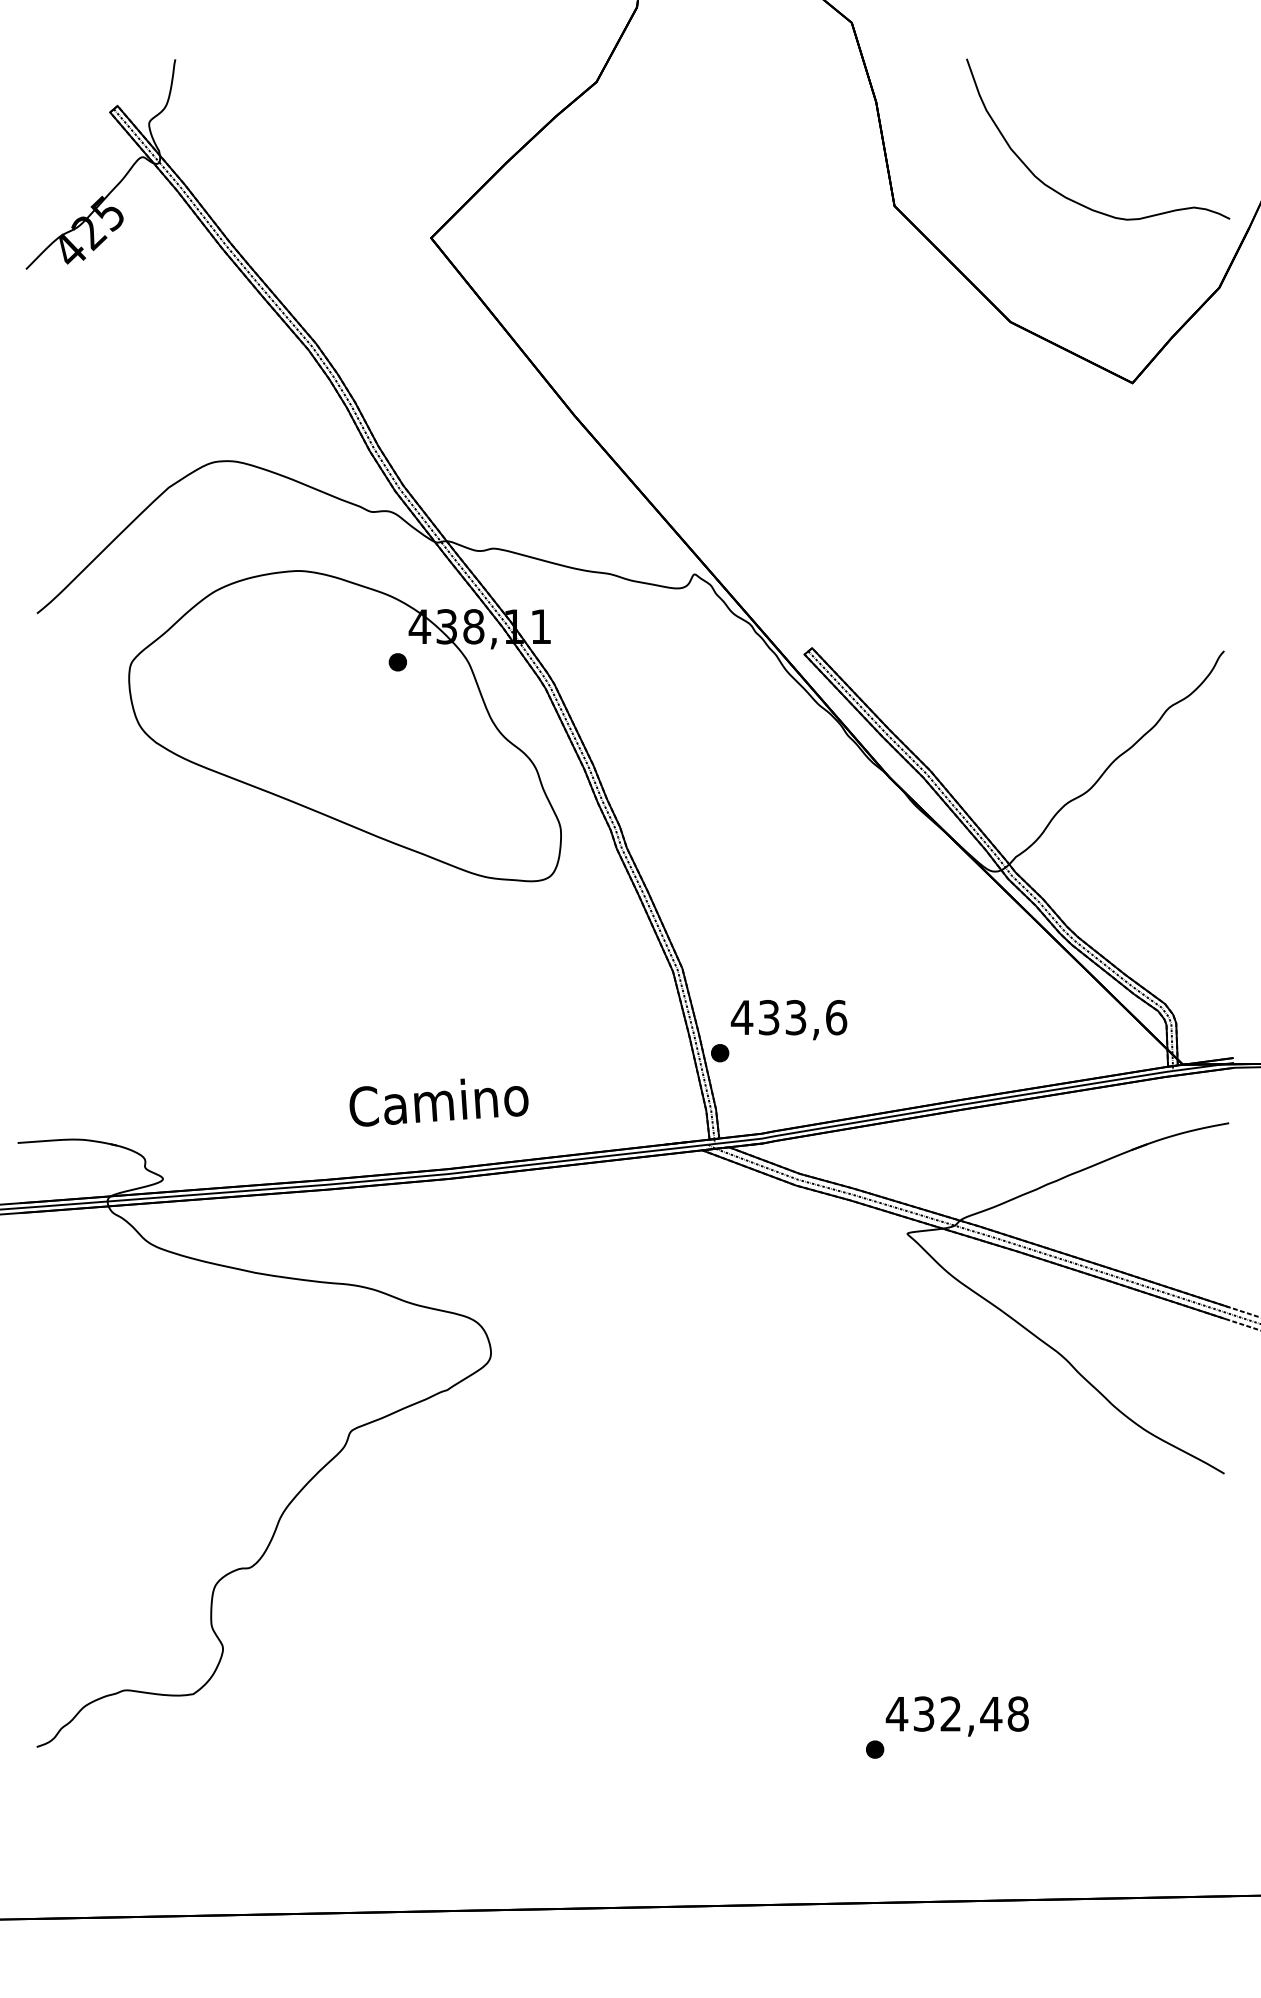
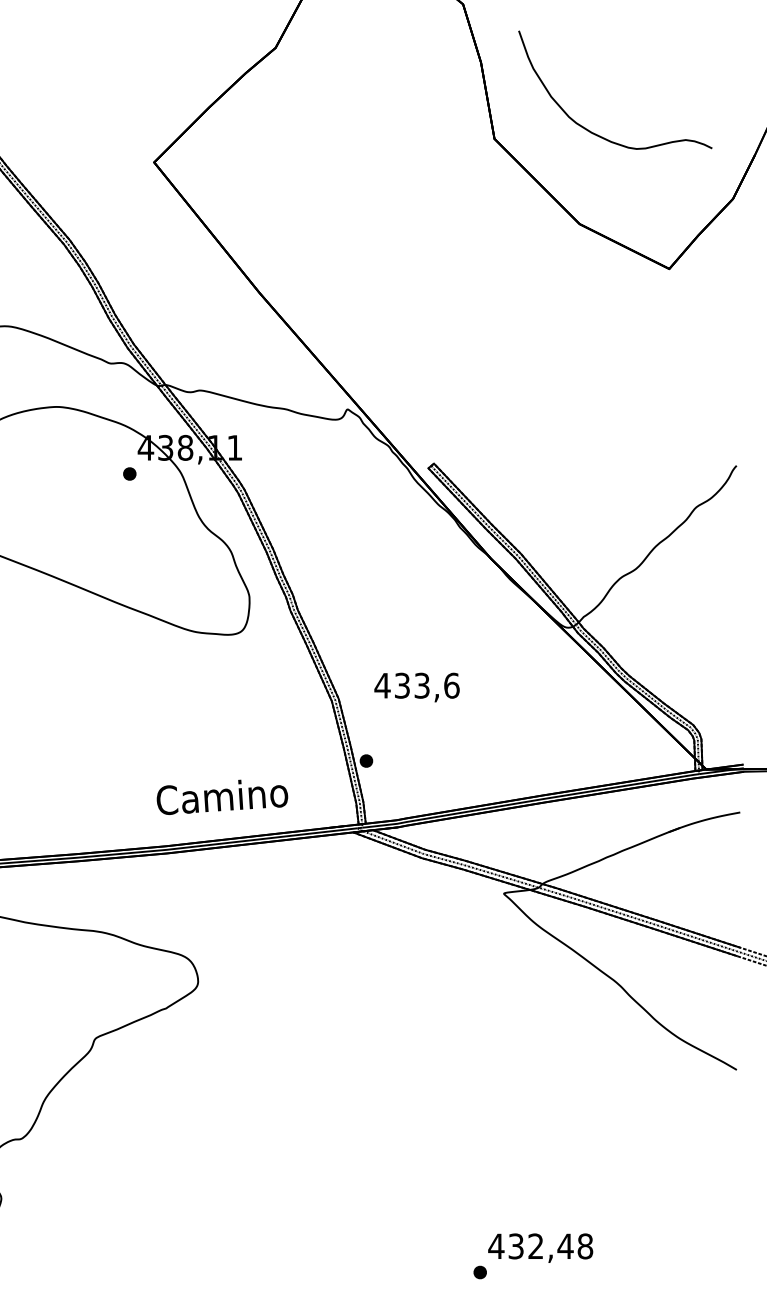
curve: (1068, 197) -> (593, 132), moved
text: (788, 1020) -> (416, 687), moved
text: (438, 1102) -> (222, 797), moved

